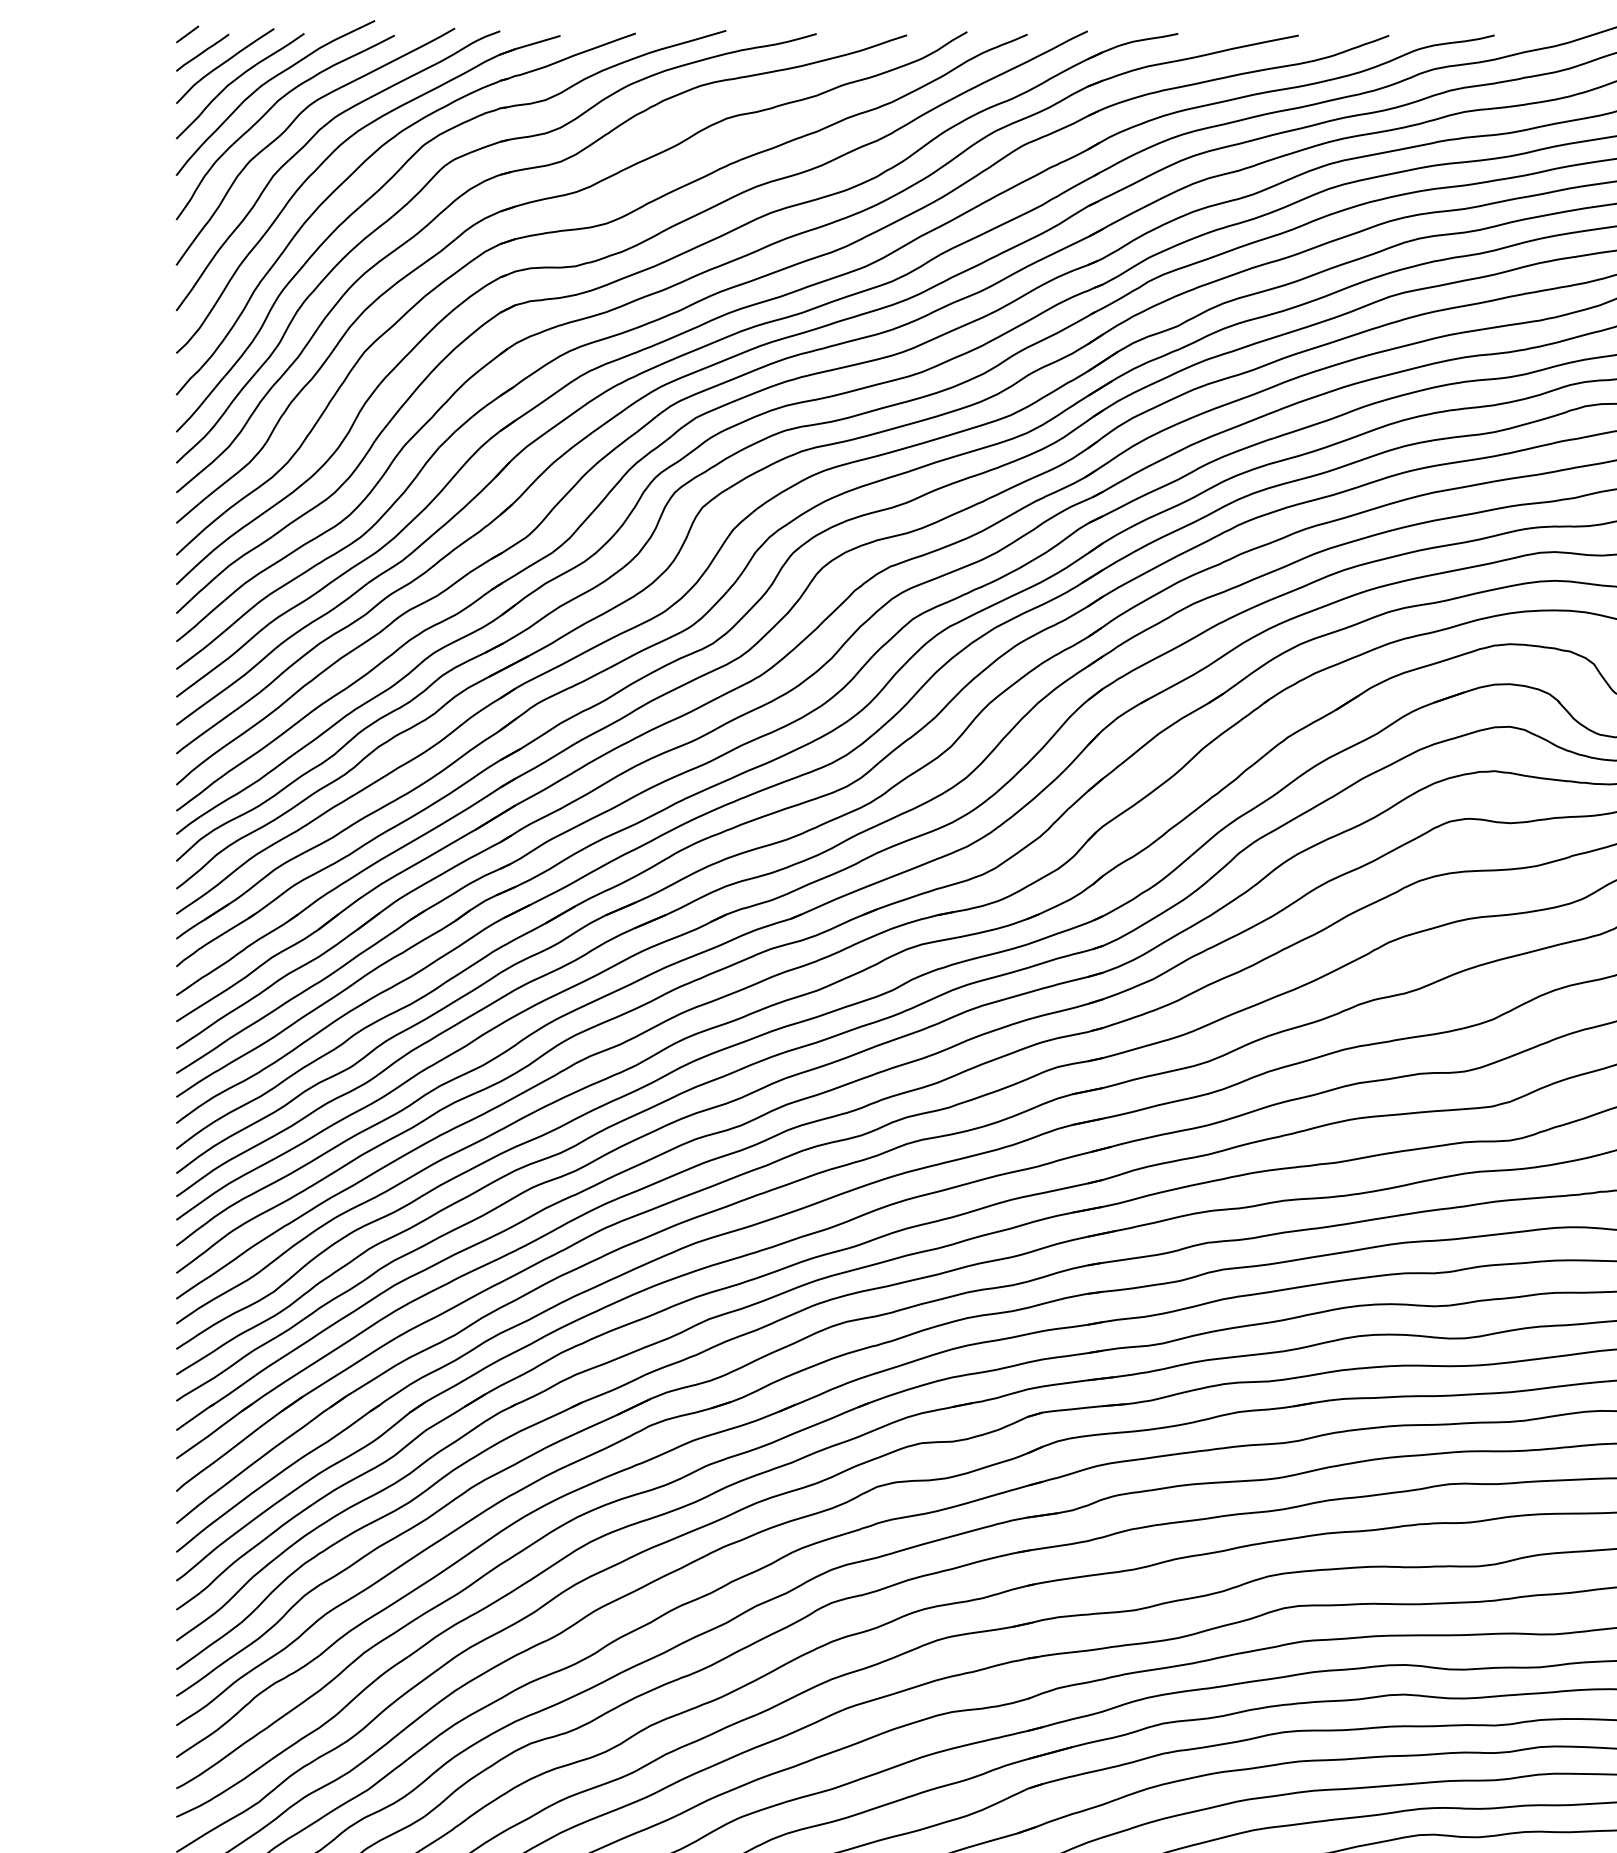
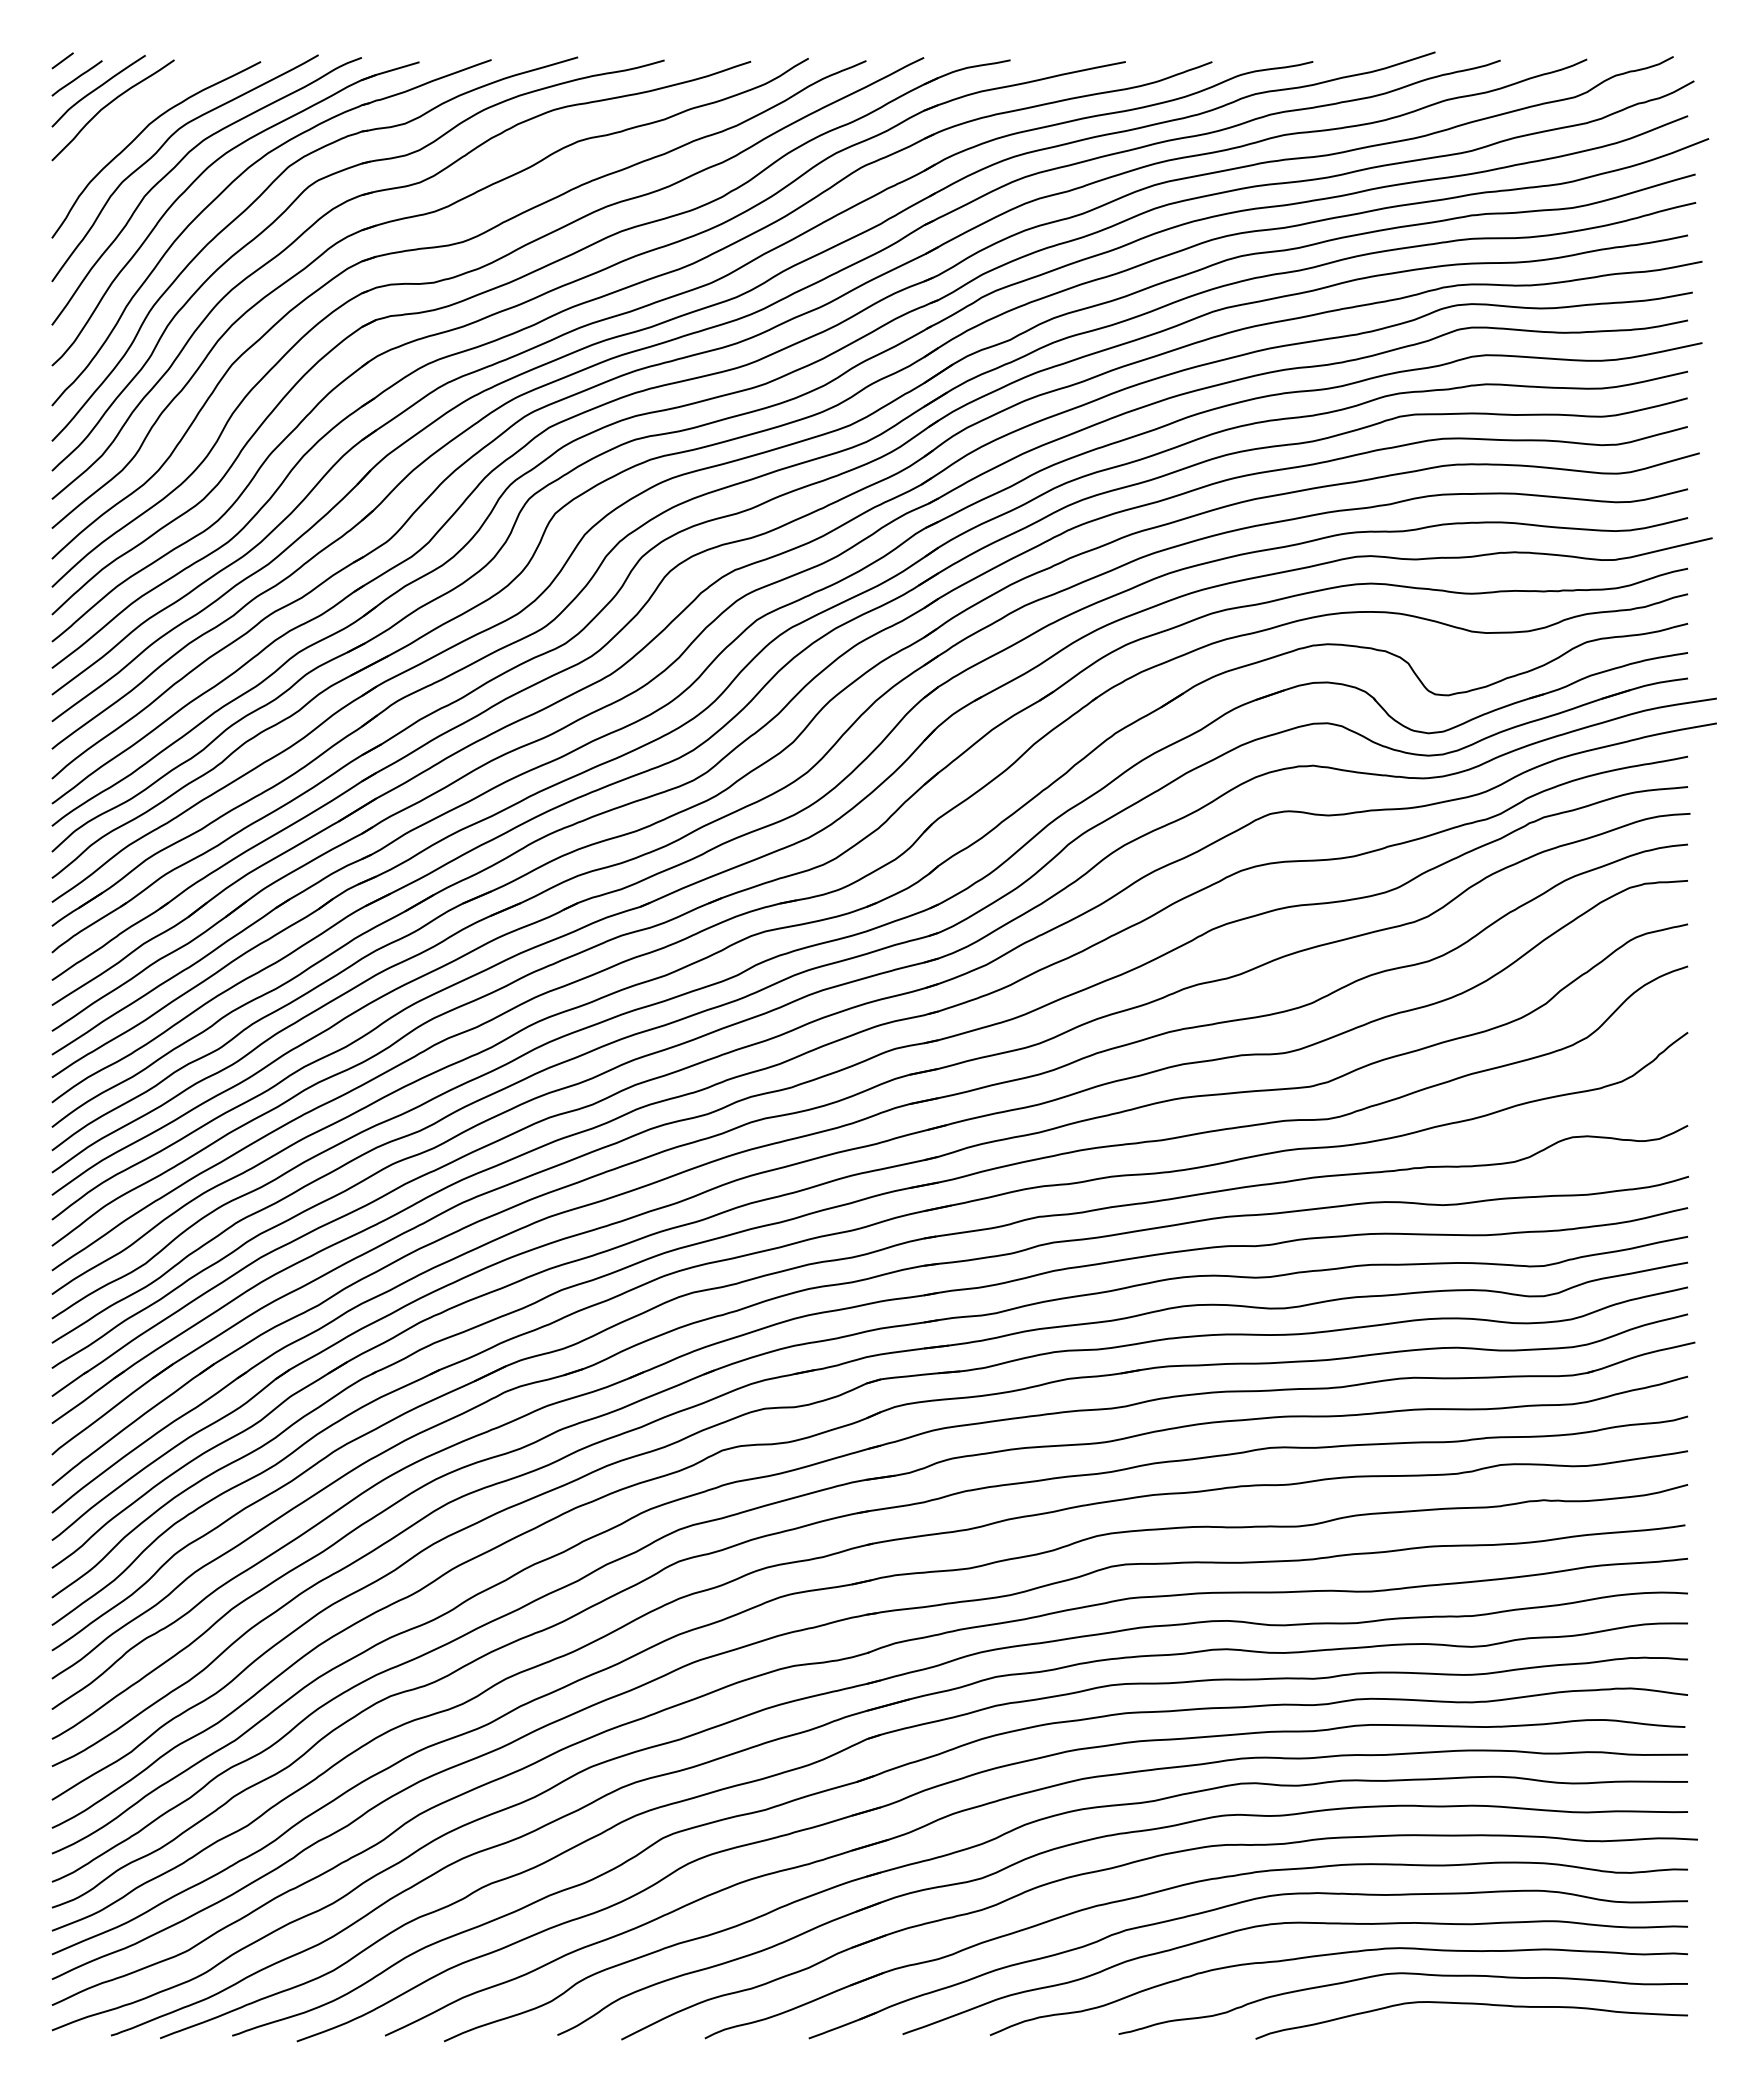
curve: (264, 85) -> (136, 109), removed

